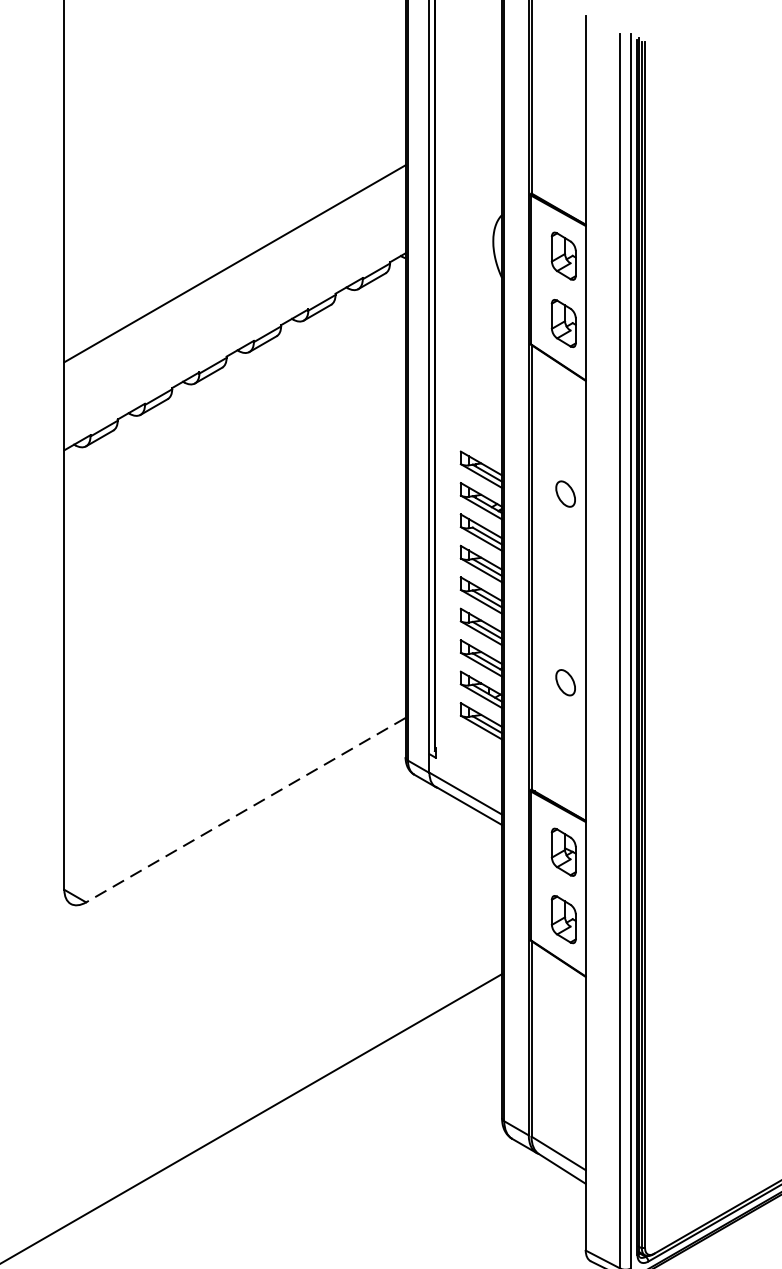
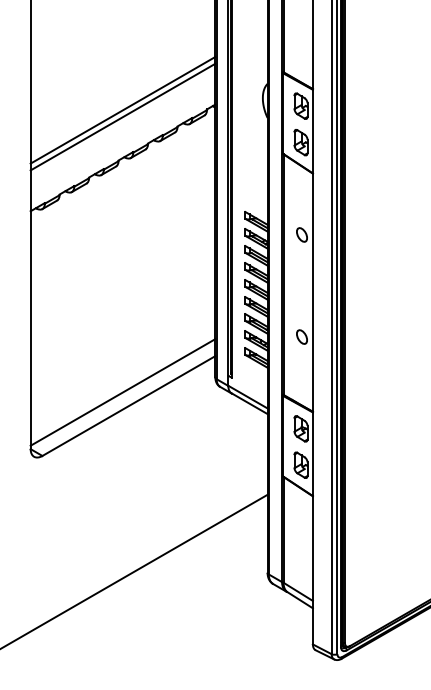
line: (234, 275) -> (122, 116), added
line: (234, 785) -> (122, 392), added
line: (245, 811) -> (128, 406), dashed -> solid

